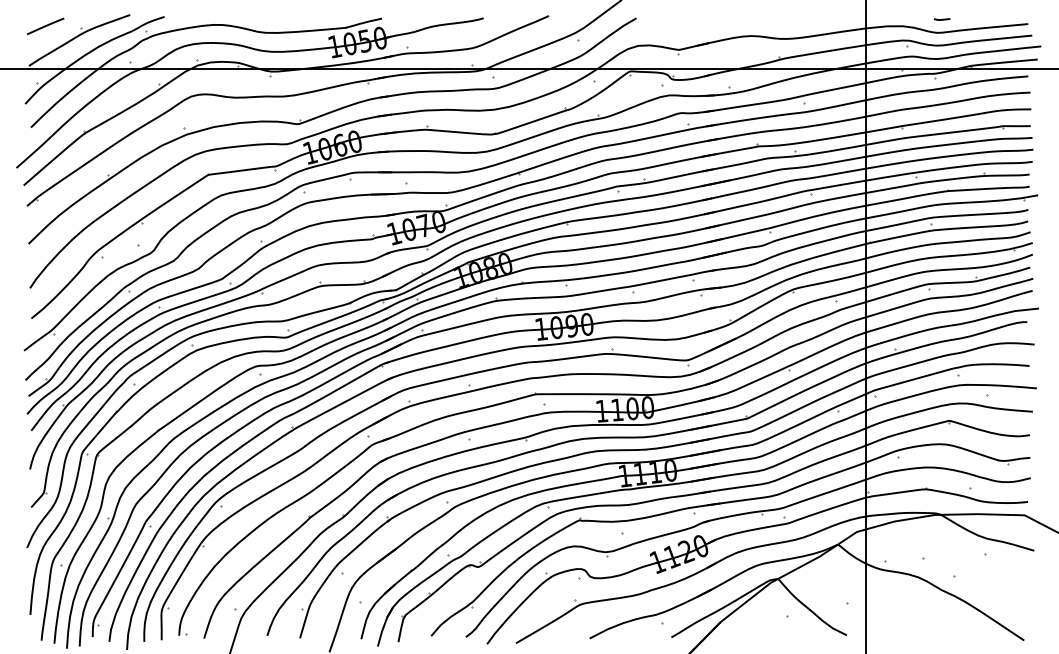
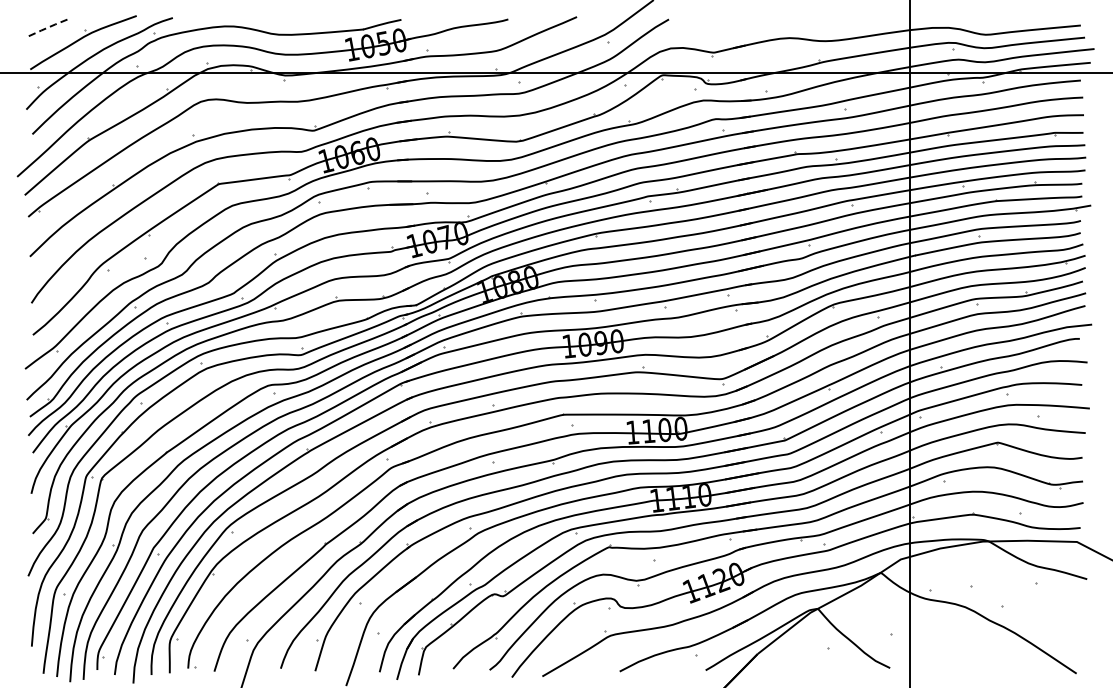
line: (942, 19) -> (990, 20), removed
line: (45, 26) -> (47, 28), solid -> dashed

